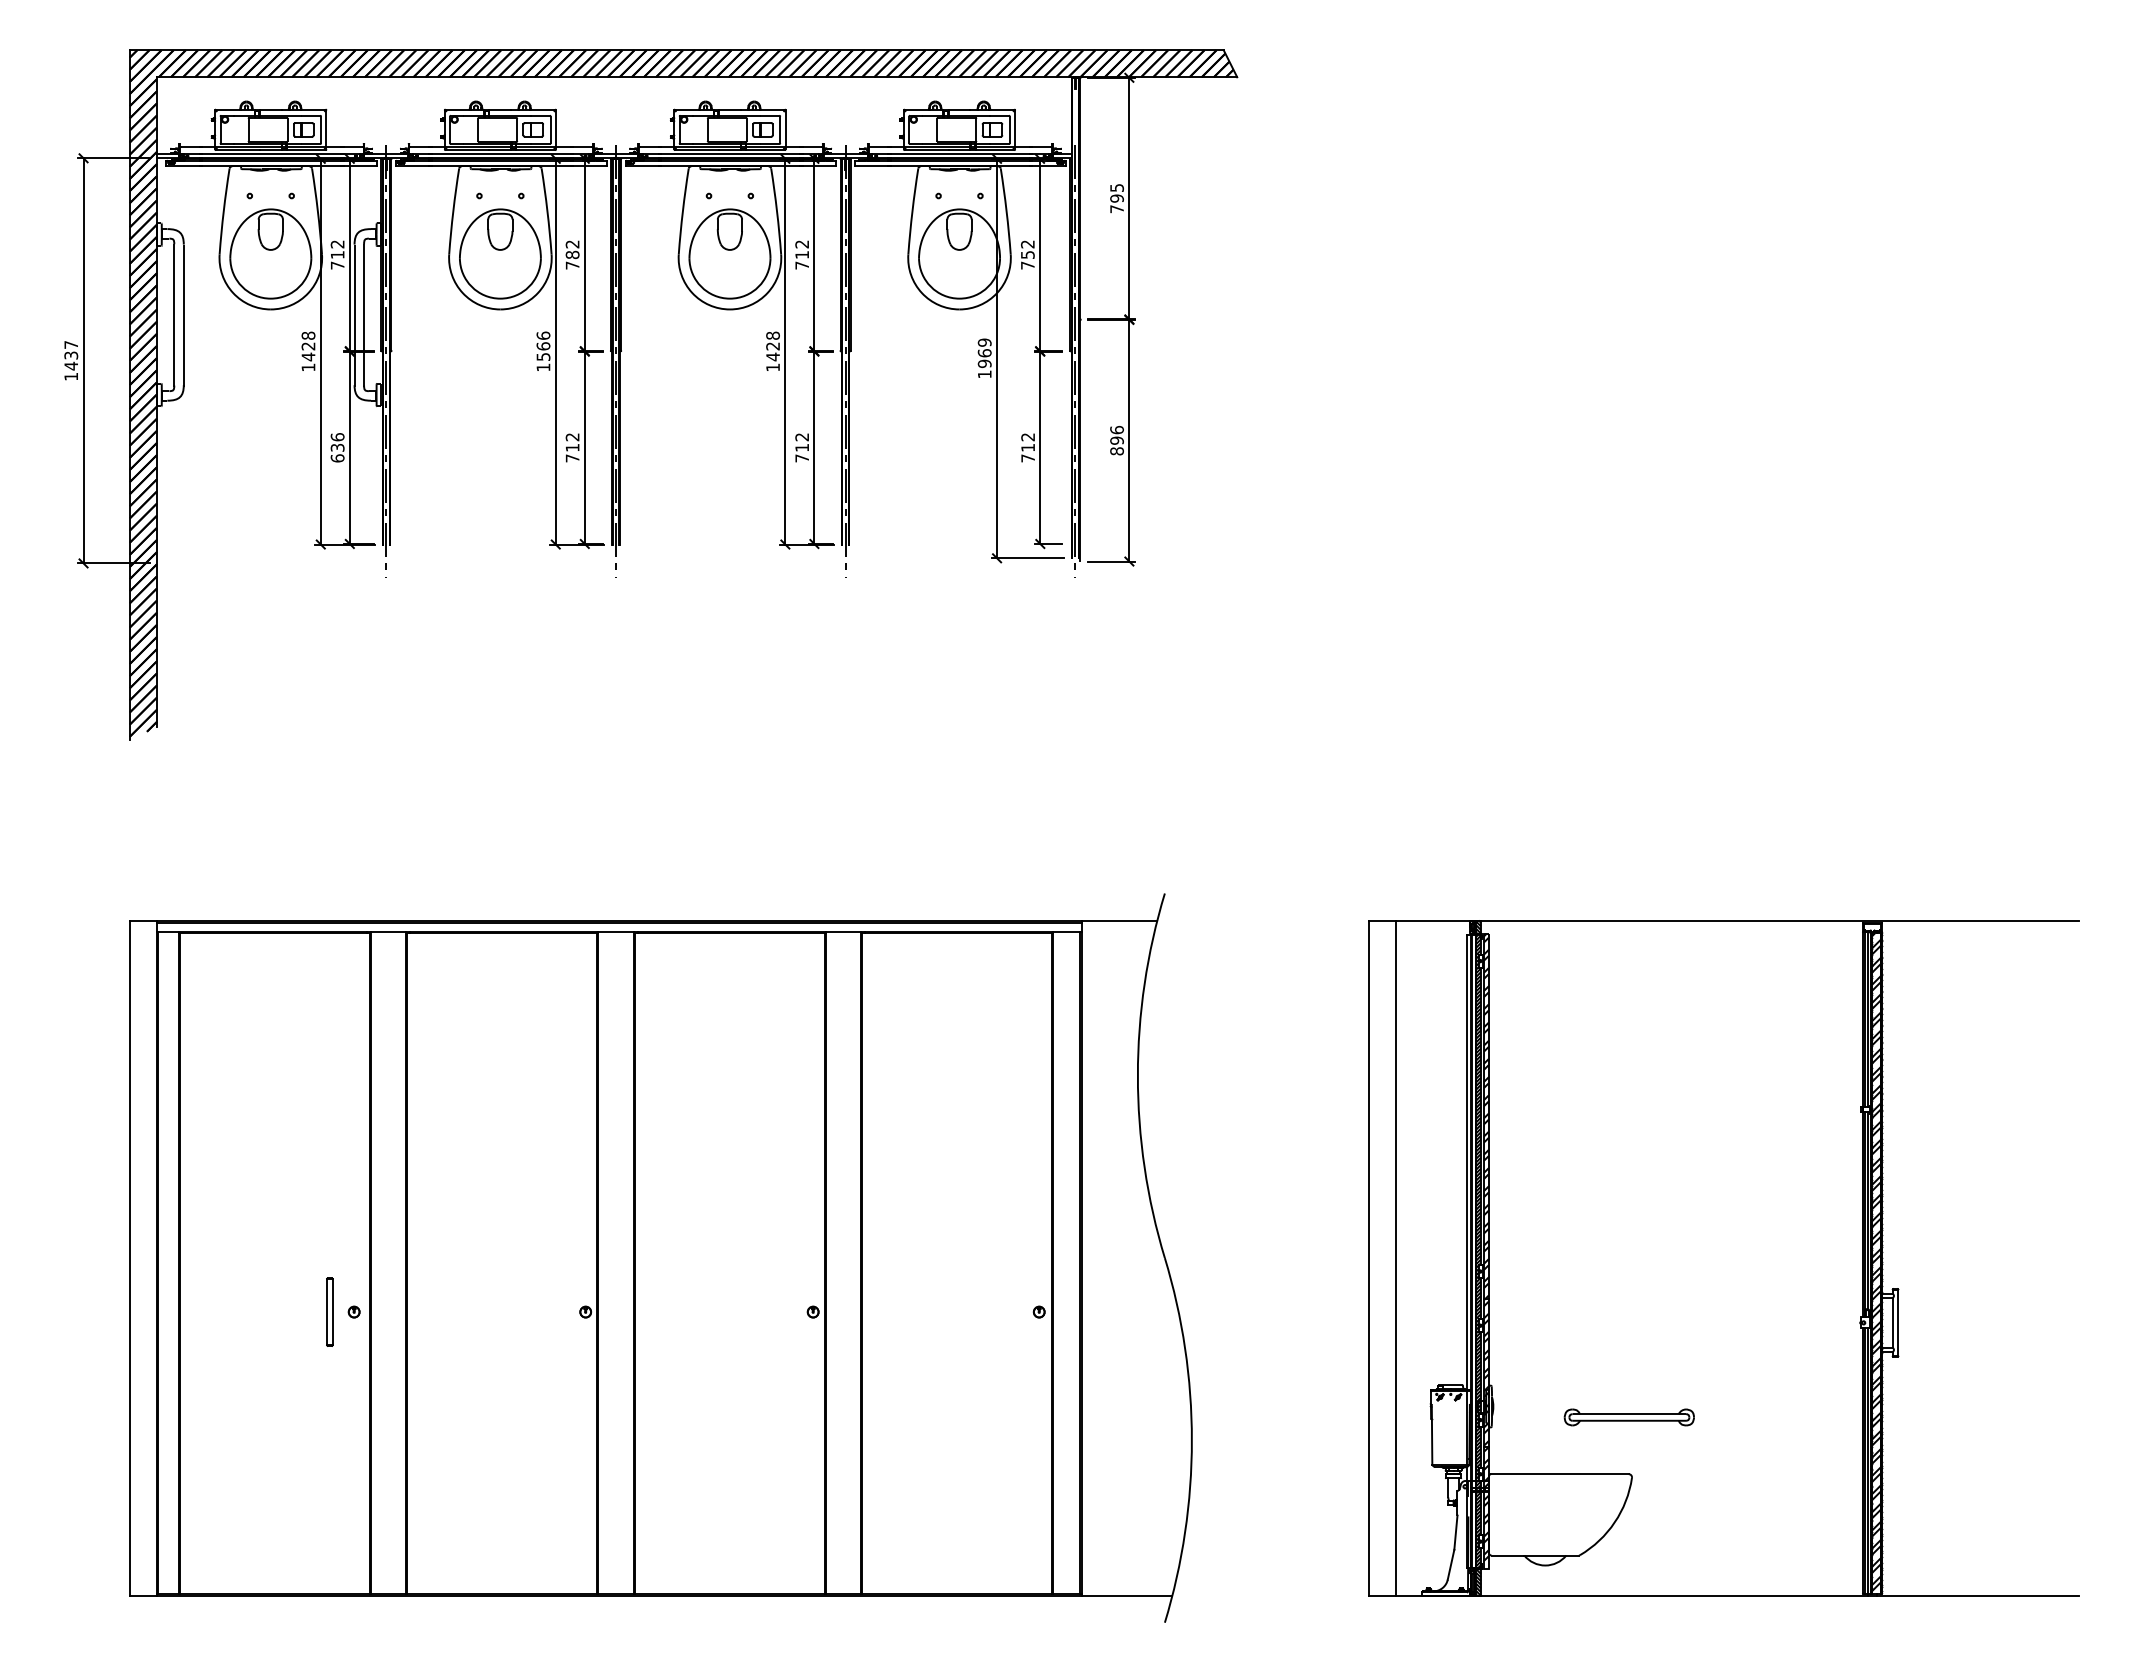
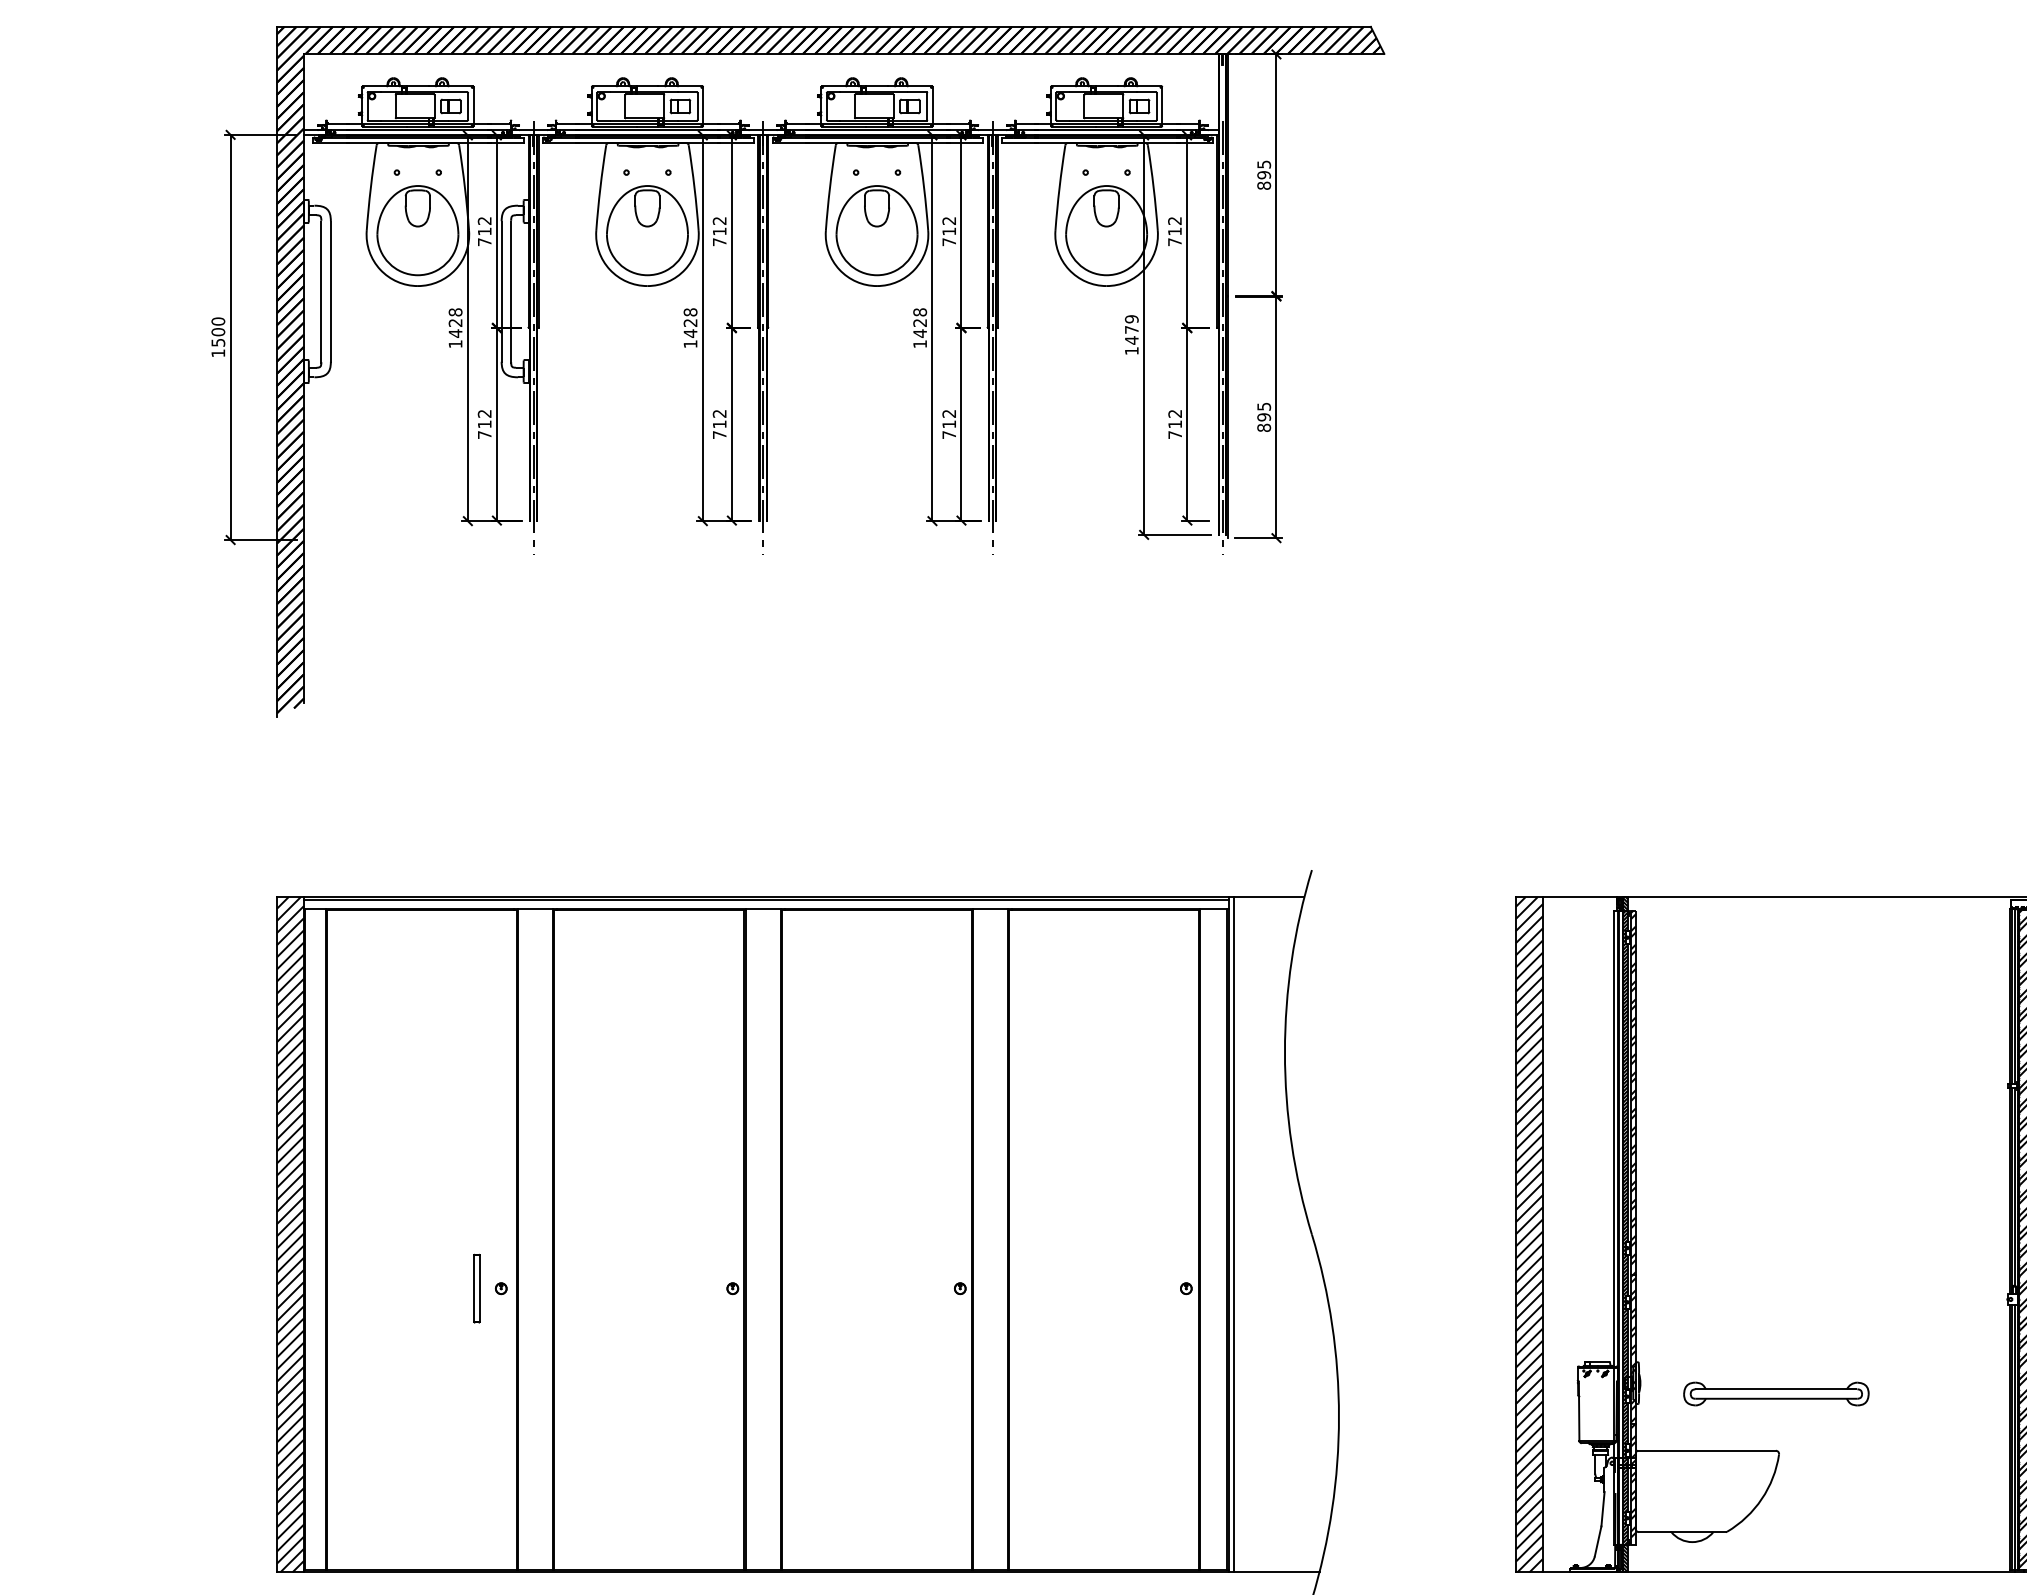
text: (1116, 209) -> (1263, 186), 795 -> 895
text: (572, 254) -> (719, 231), 782 -> 712
text: (1027, 254) -> (1174, 231), 752 -> 712
text: (543, 346) -> (690, 323), 1566 -> 1428
text: (71, 355) -> (218, 332), 1437 -> 1500
text: (984, 358) -> (1131, 335), 1969 -> 1479
text: (1116, 429) -> (1263, 406), 896 -> 895
text: (337, 447) -> (484, 424), 636 -> 712
hatch: (142, 1257) -> (289, 1234), added
line: (1086, 1257) -> (1233, 1234), added
hatch: (1381, 1257) -> (1528, 1234), added
part: (1629, 1417) -> (1776, 1394), size x1.43

